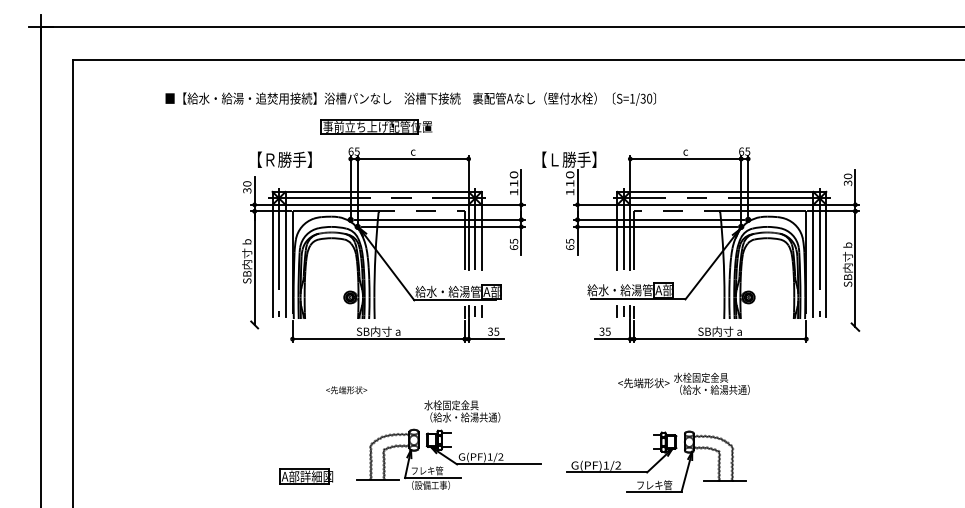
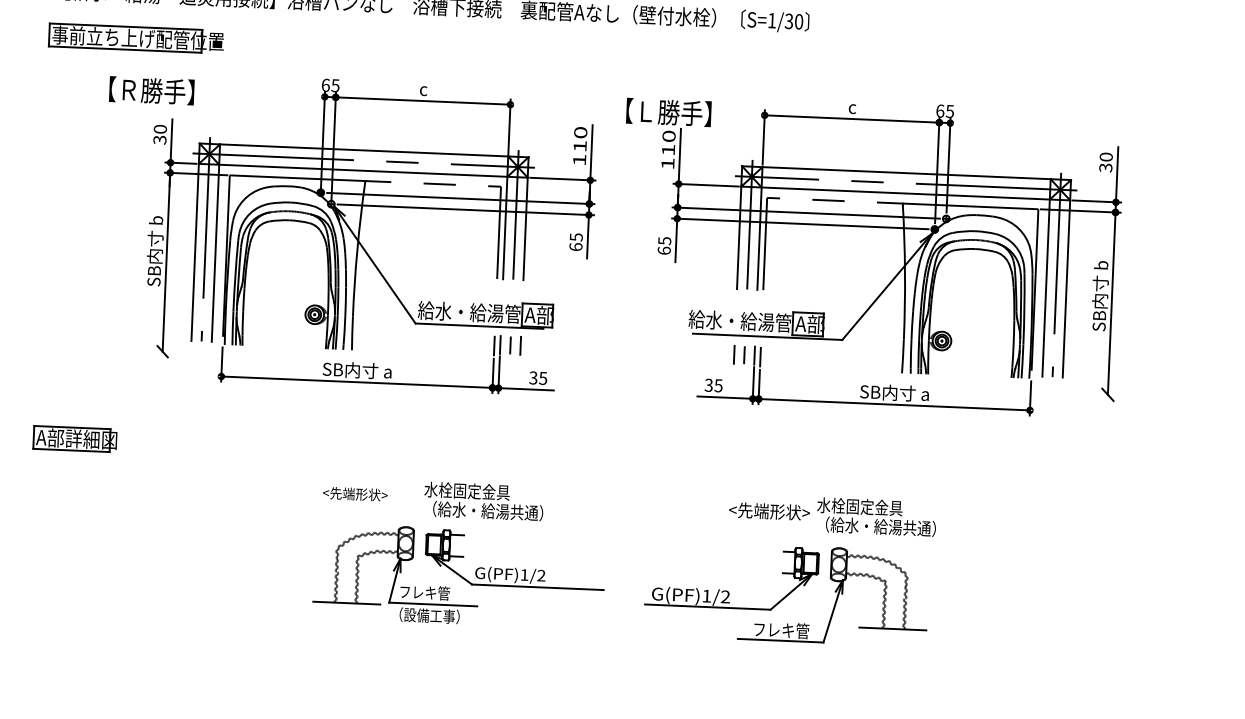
part: (376, 126) -> (136, 37), moved
text: (284, 159) -> (151, 90), moved
text: (683, 383) -> (831, 514), moved
text: (346, 390) -> (355, 494), moved
part: (306, 476) -> (75, 438), moved

